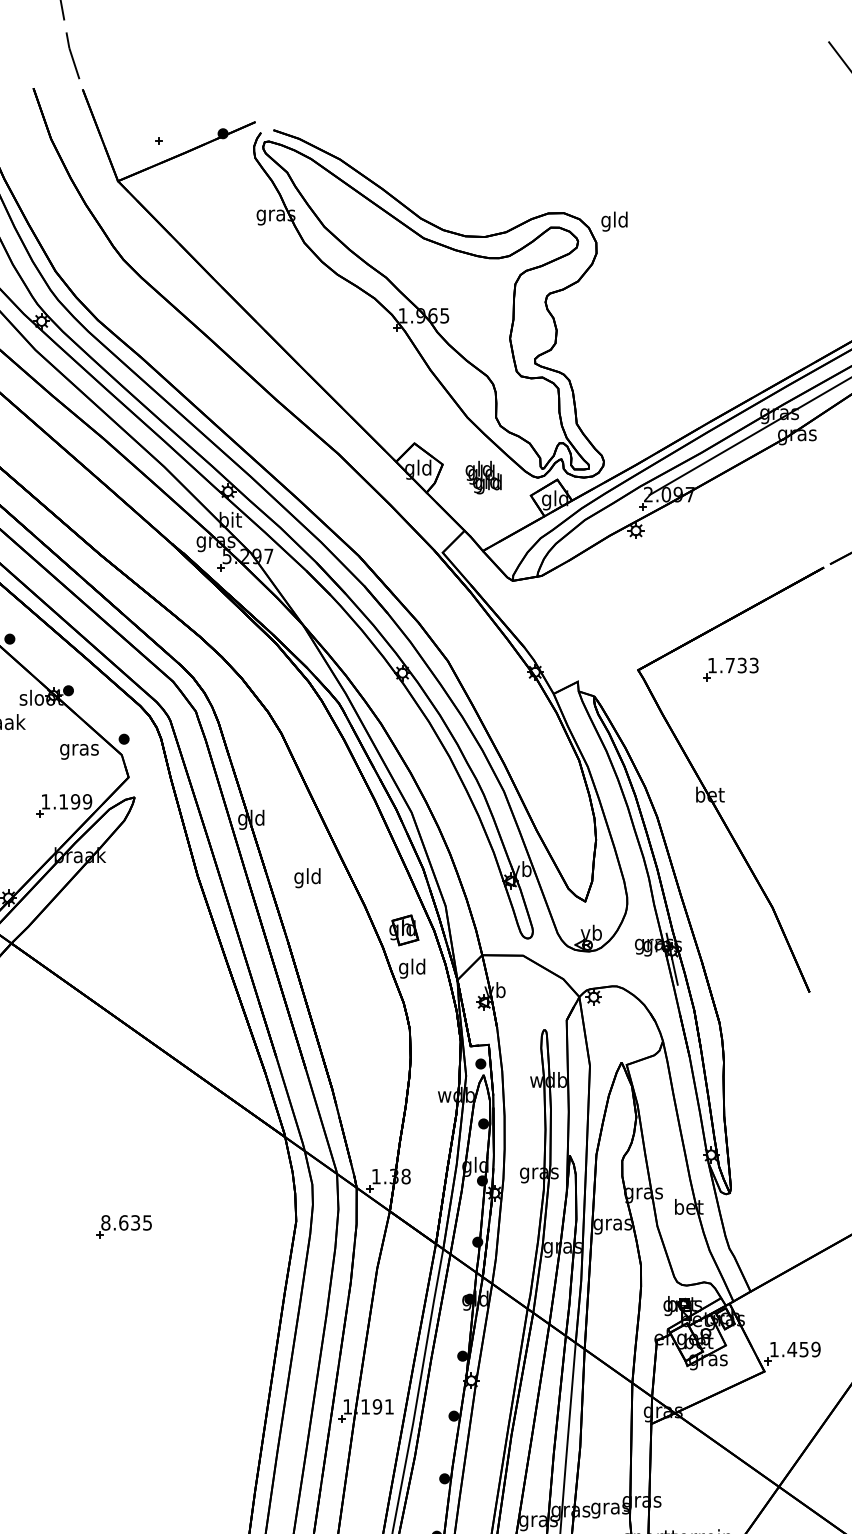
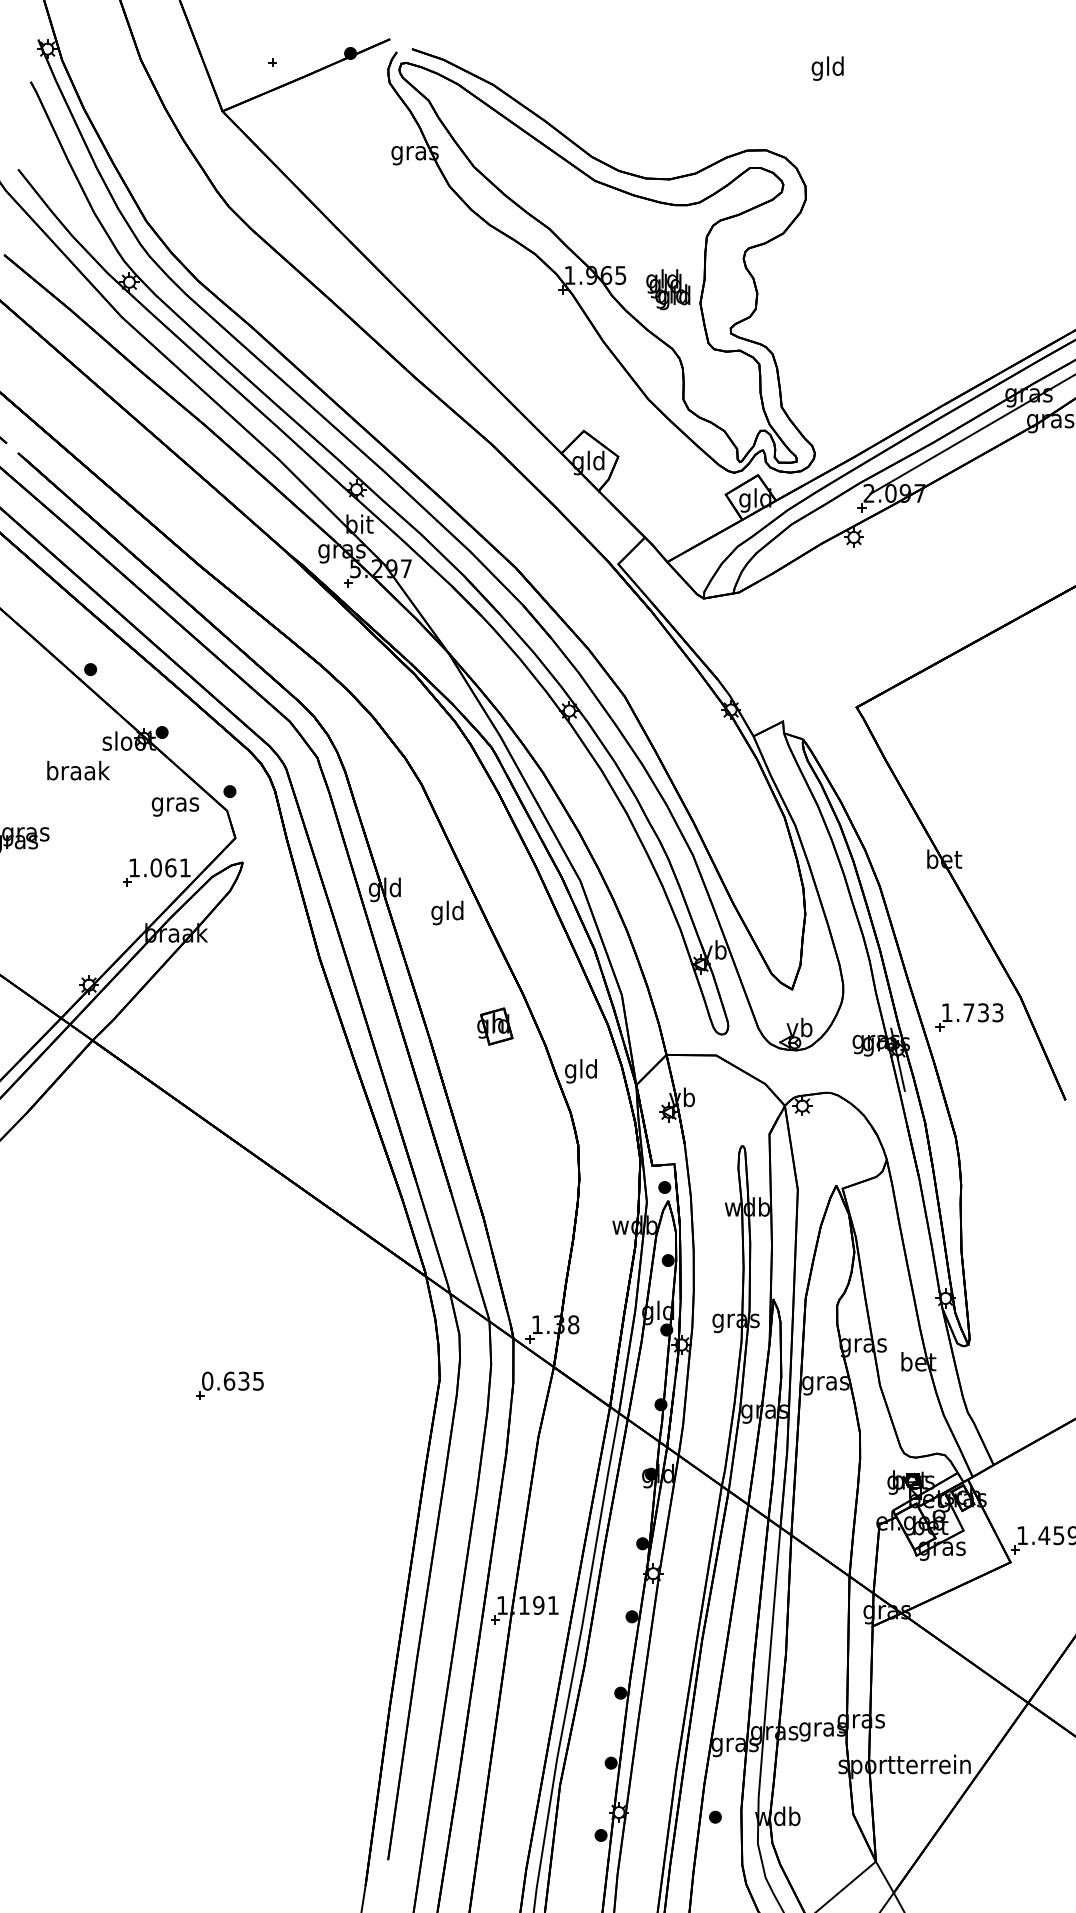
text: (614, 221) -> (827, 68), moved
text: (483, 477) -> (668, 289), moved
part: (730, 669) -> (969, 1017), moved
text: (75, 801) -> (170, 867), 1.199 -> 1.061
text: (307, 877) -> (447, 912), moved
part: (404, 930) -> (495, 1026), moved
text: (105, 1223) -> (207, 1381), 8.635 -> 0.635

